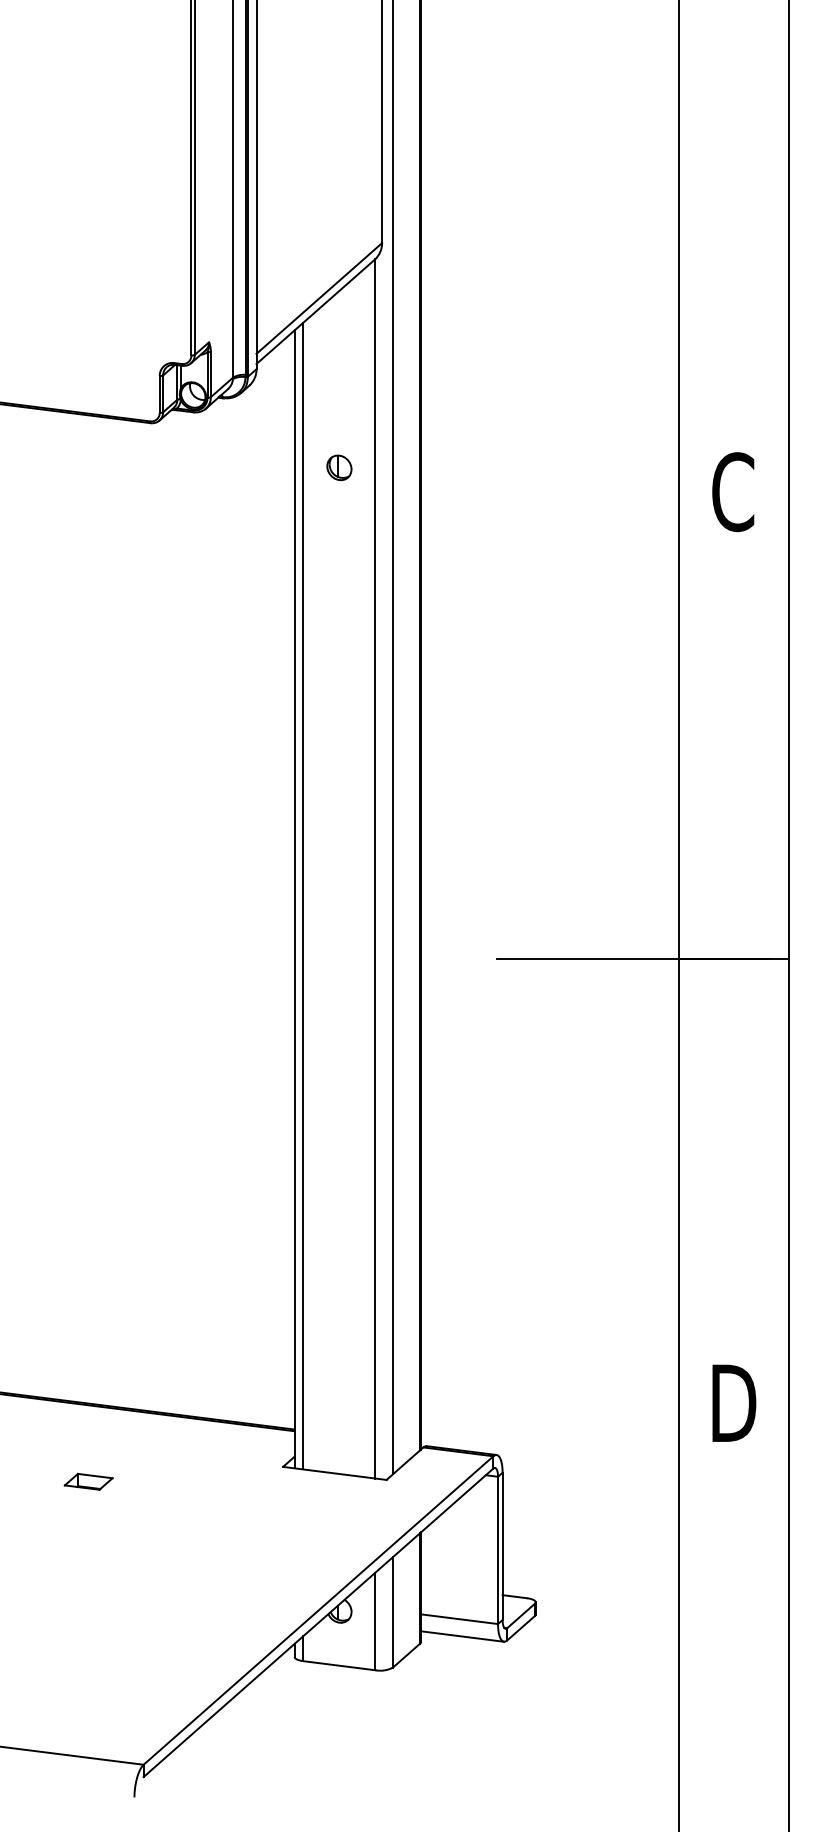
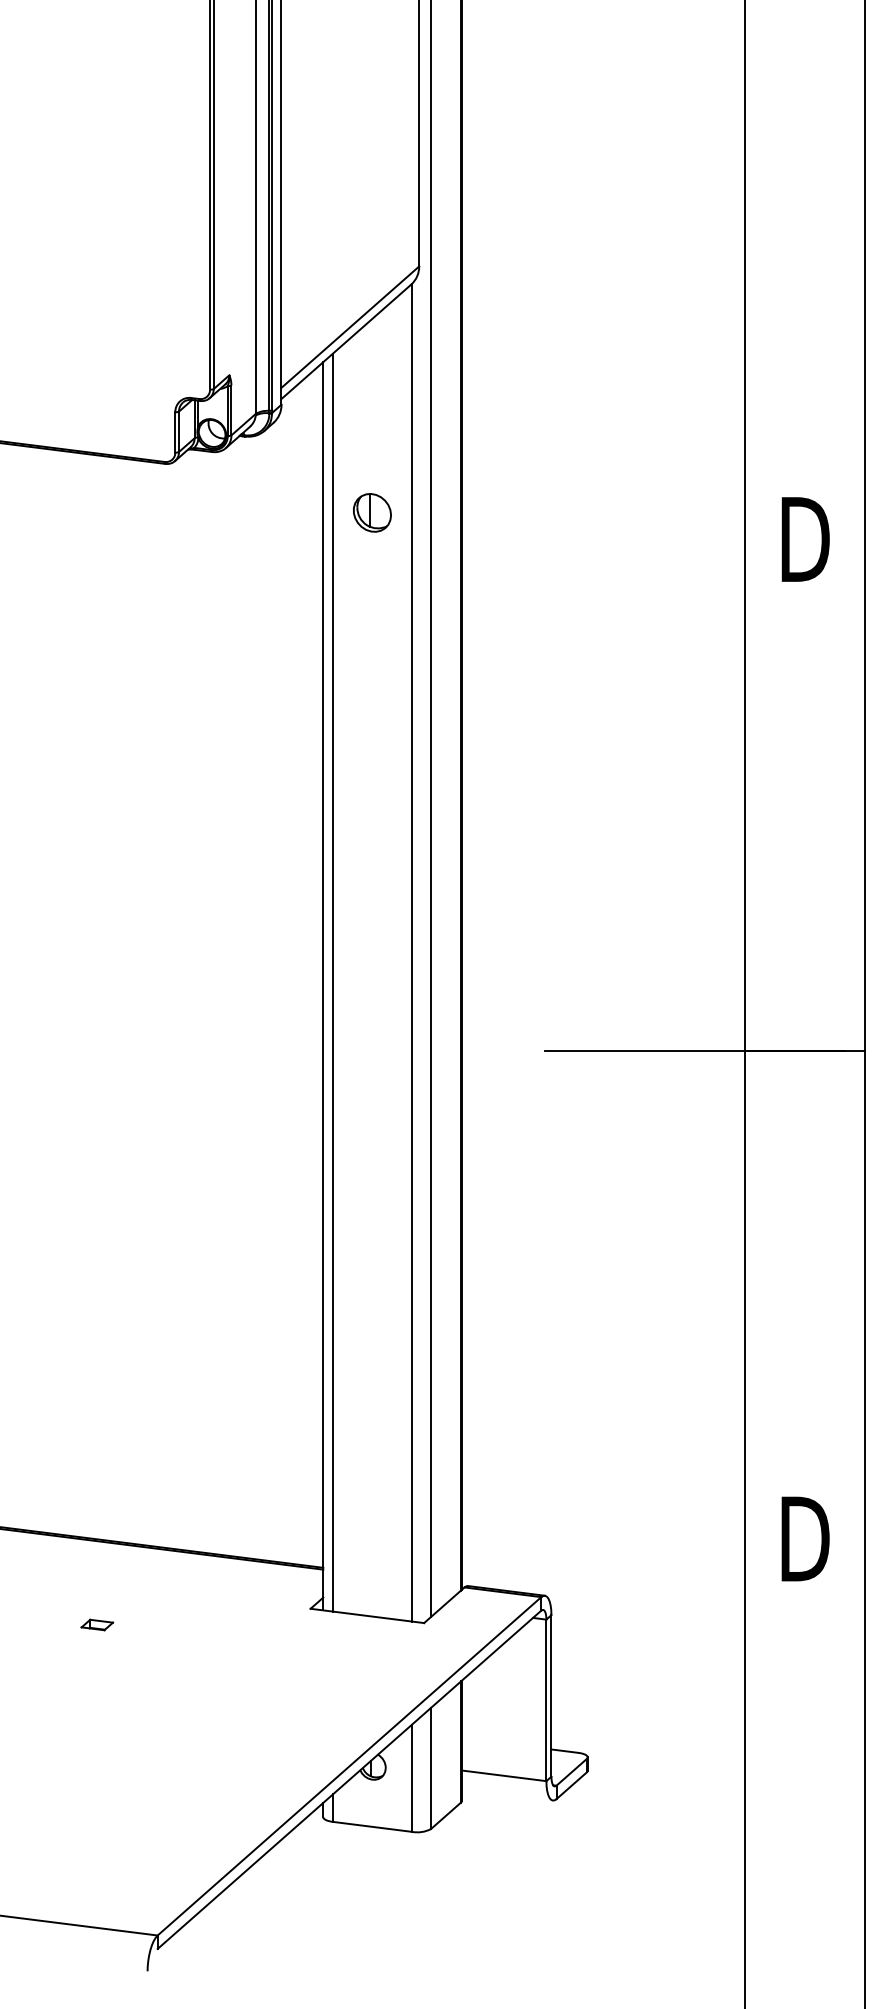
part: (339, 467) -> (372, 512), size x1.4
text: (734, 492) -> (805, 539), C -> D
part: (88, 1481) -> (97, 1624), size x0.6
line: (462, 1636) -> (507, 1794), removed

